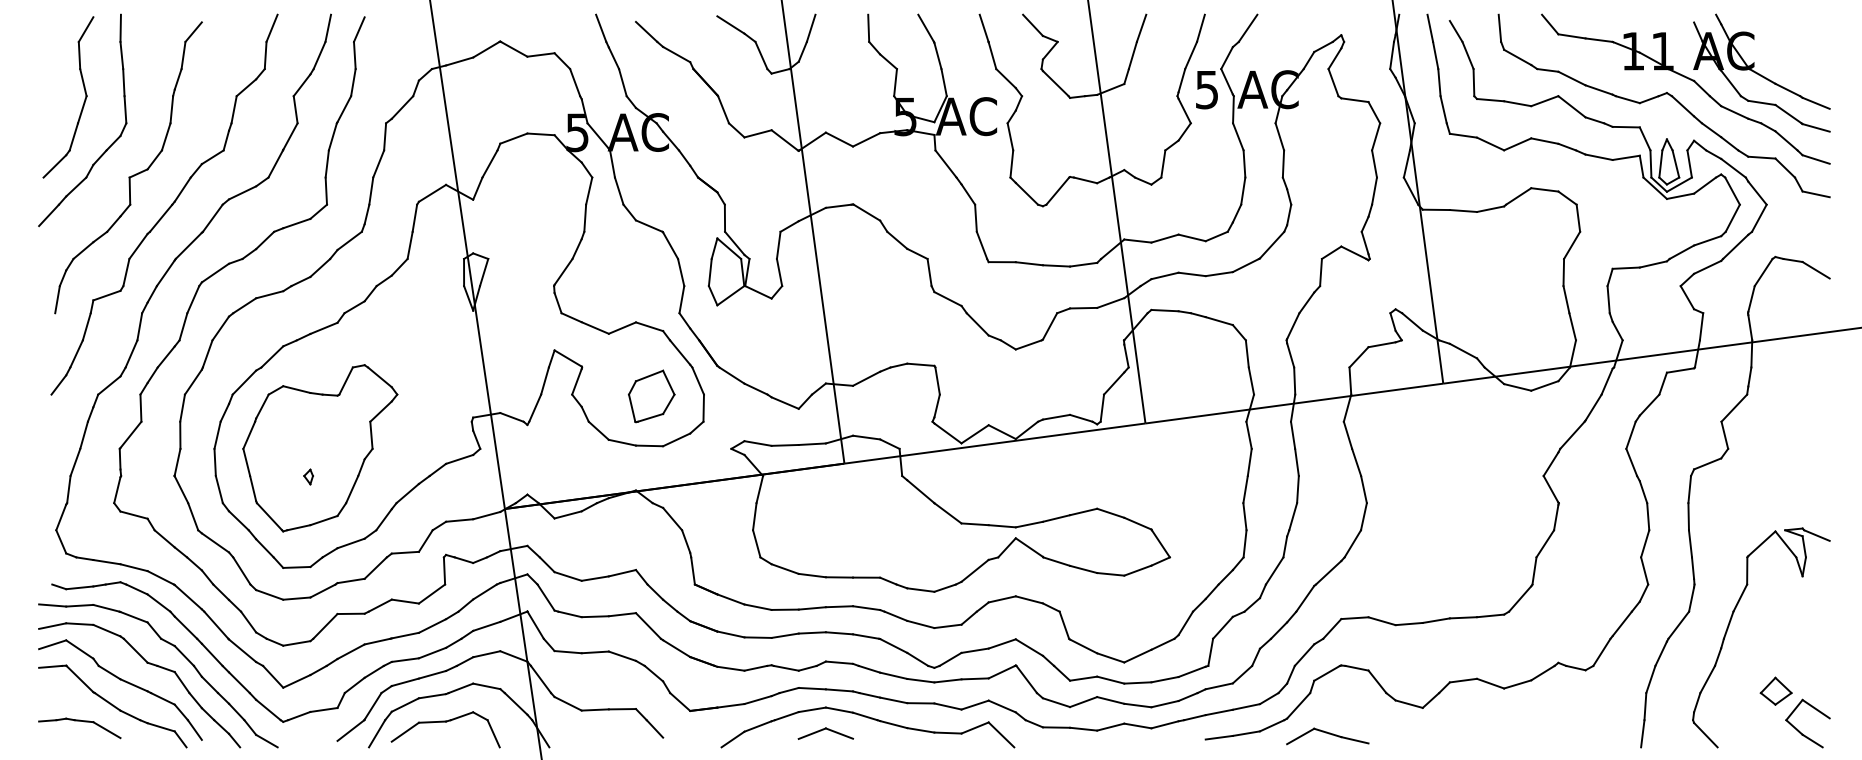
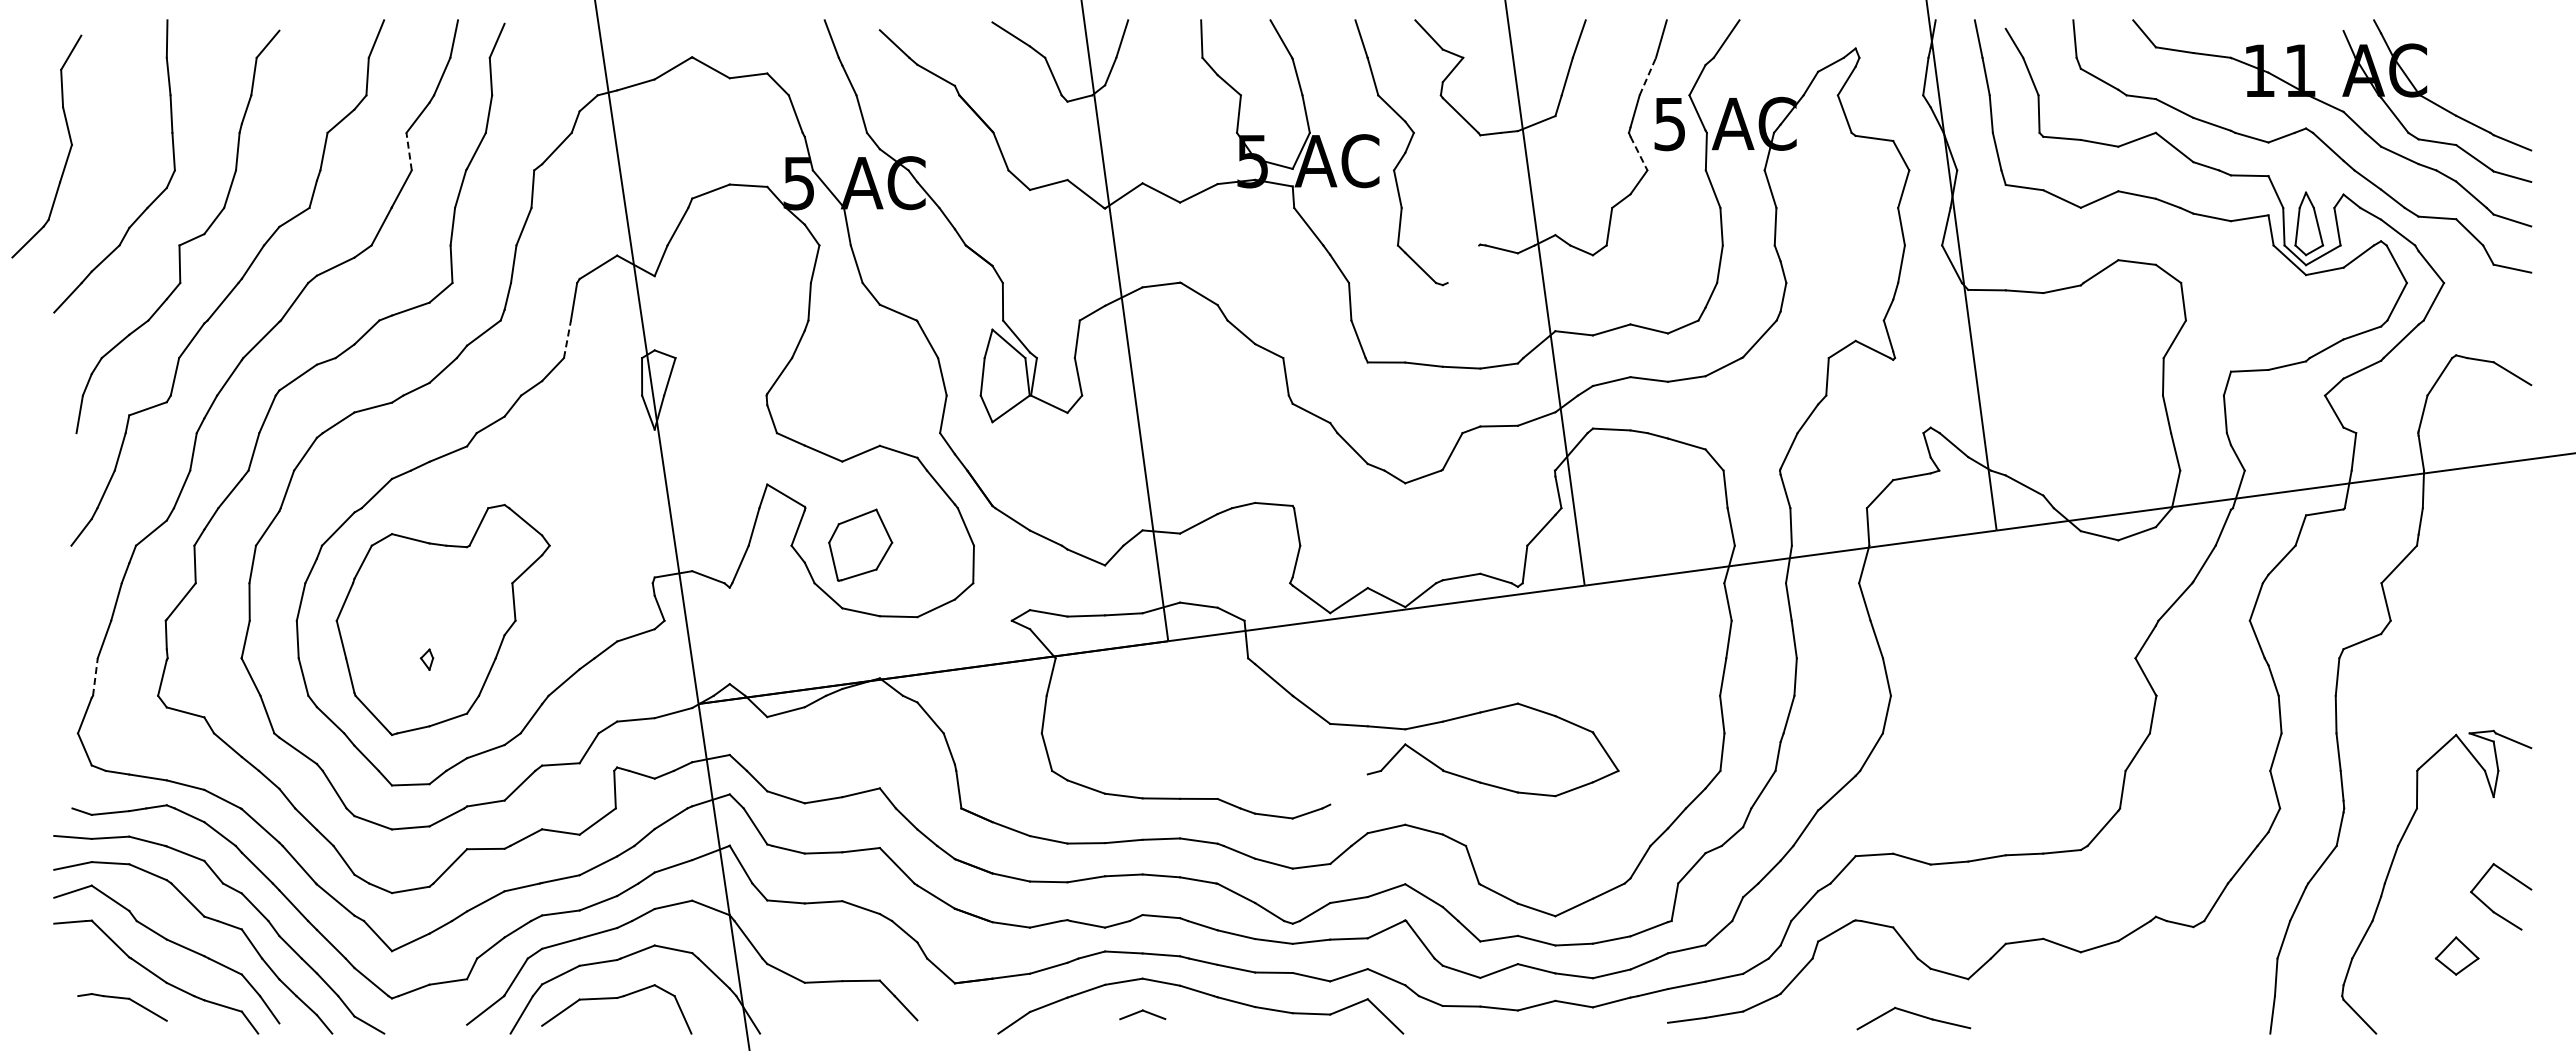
line: (1191, 55) -> (1648, 76), solid -> dashed
part: (84, 100) -> (68, 151), moved
line: (295, 109) -> (409, 151), solid -> dashed
line: (1184, 111) -> (1638, 153), solid -> dashed
line: (1057, 191) -> (1463, 264), removed
line: (410, 244) -> (567, 338), solid -> dashed
part: (651, 395) -> (860, 544), moved
line: (68, 489) -> (95, 677), solid -> dashed
line: (974, 570) -> (1348, 789), removed
line: (47, 720) -> (66, 996), removed
part: (1801, 732) -> (2491, 908), moved
part: (825, 733) -> (1142, 1014), size x0.6
part: (1327, 736) -> (1913, 1018), moved

